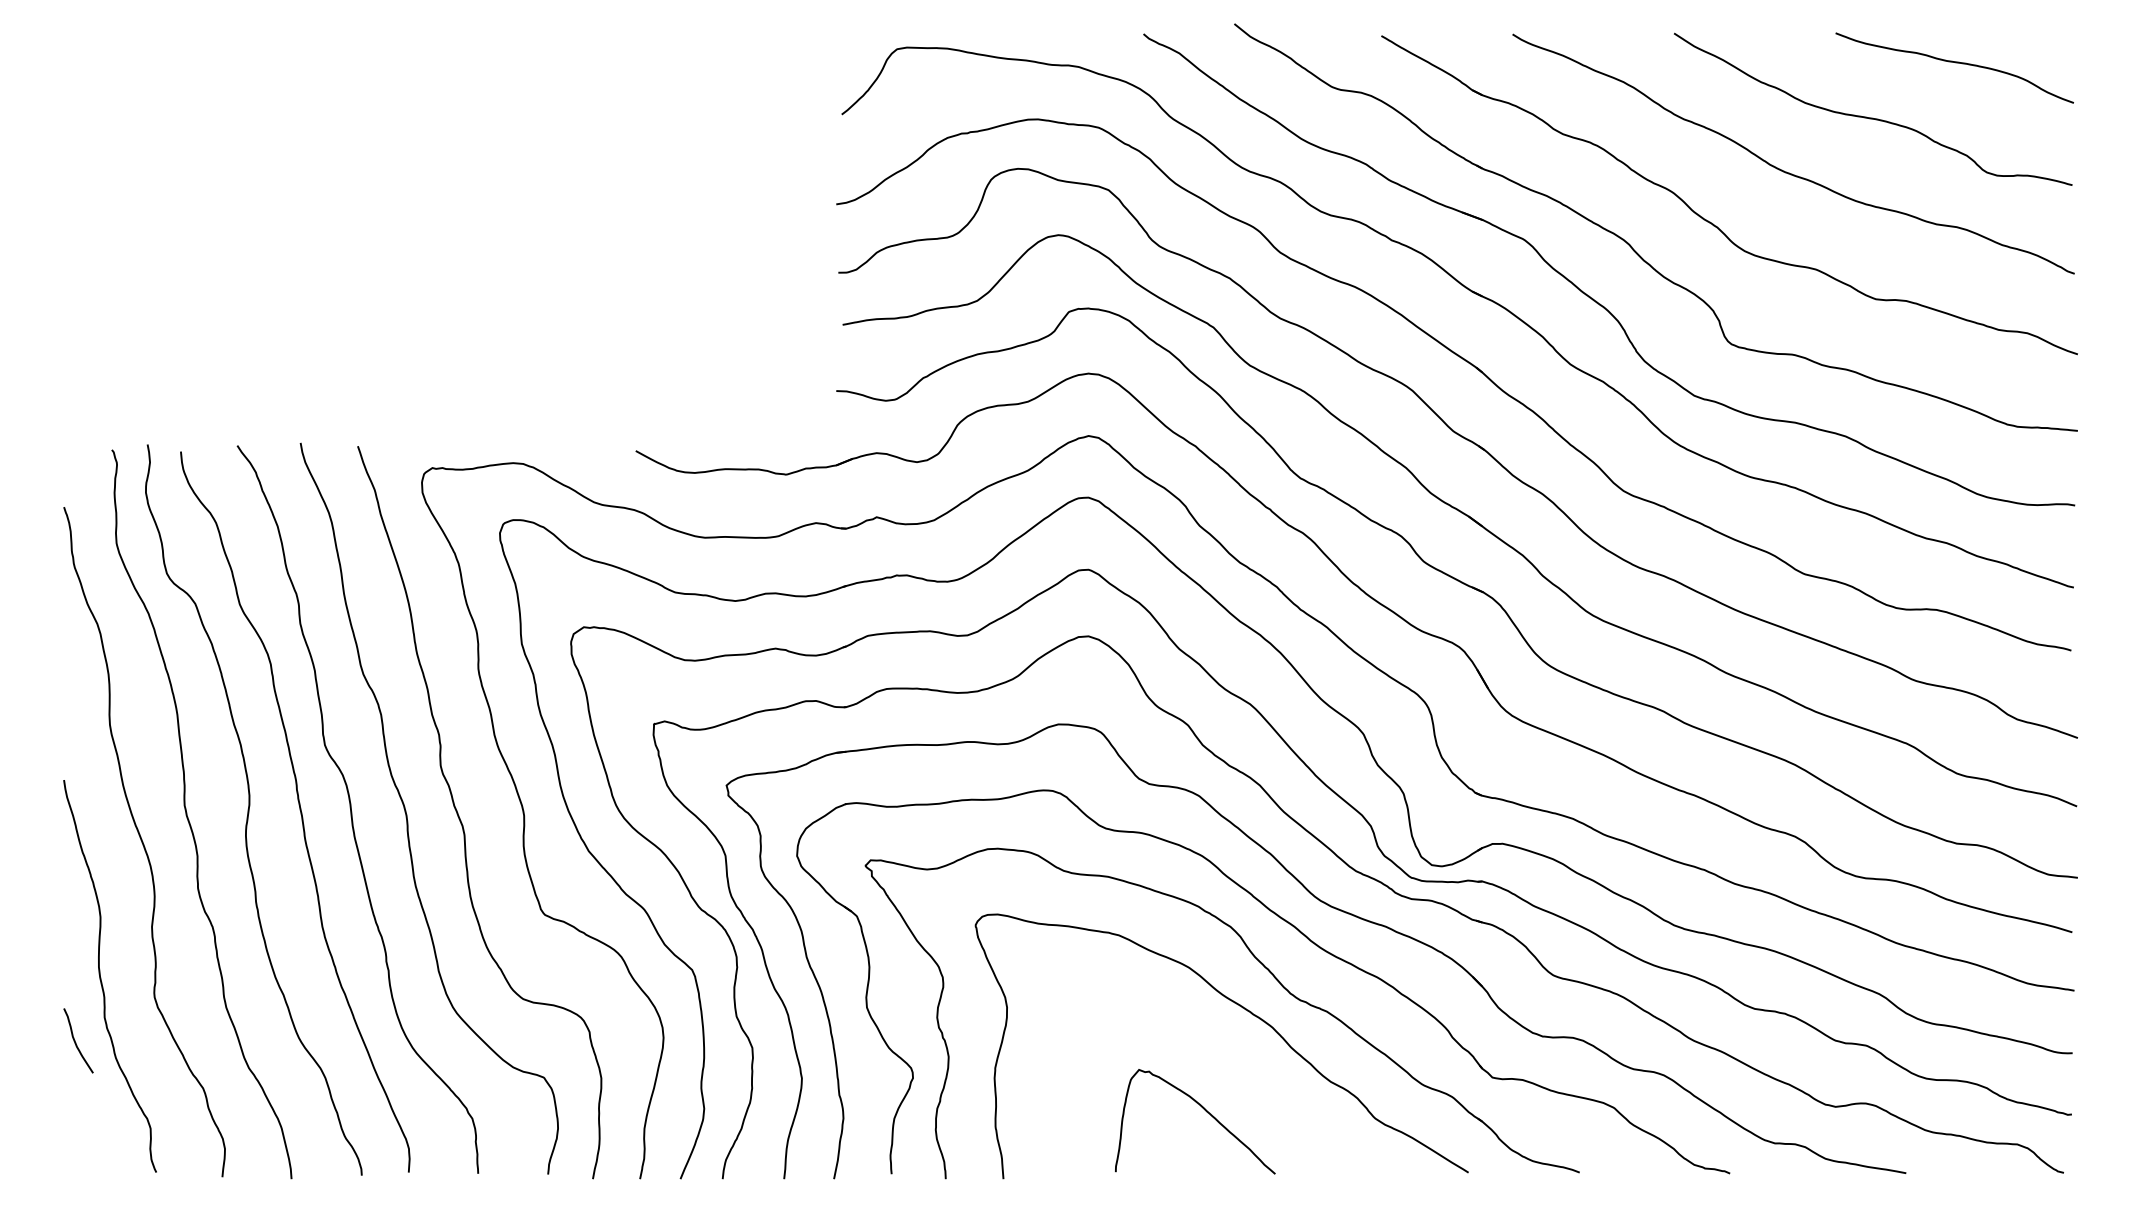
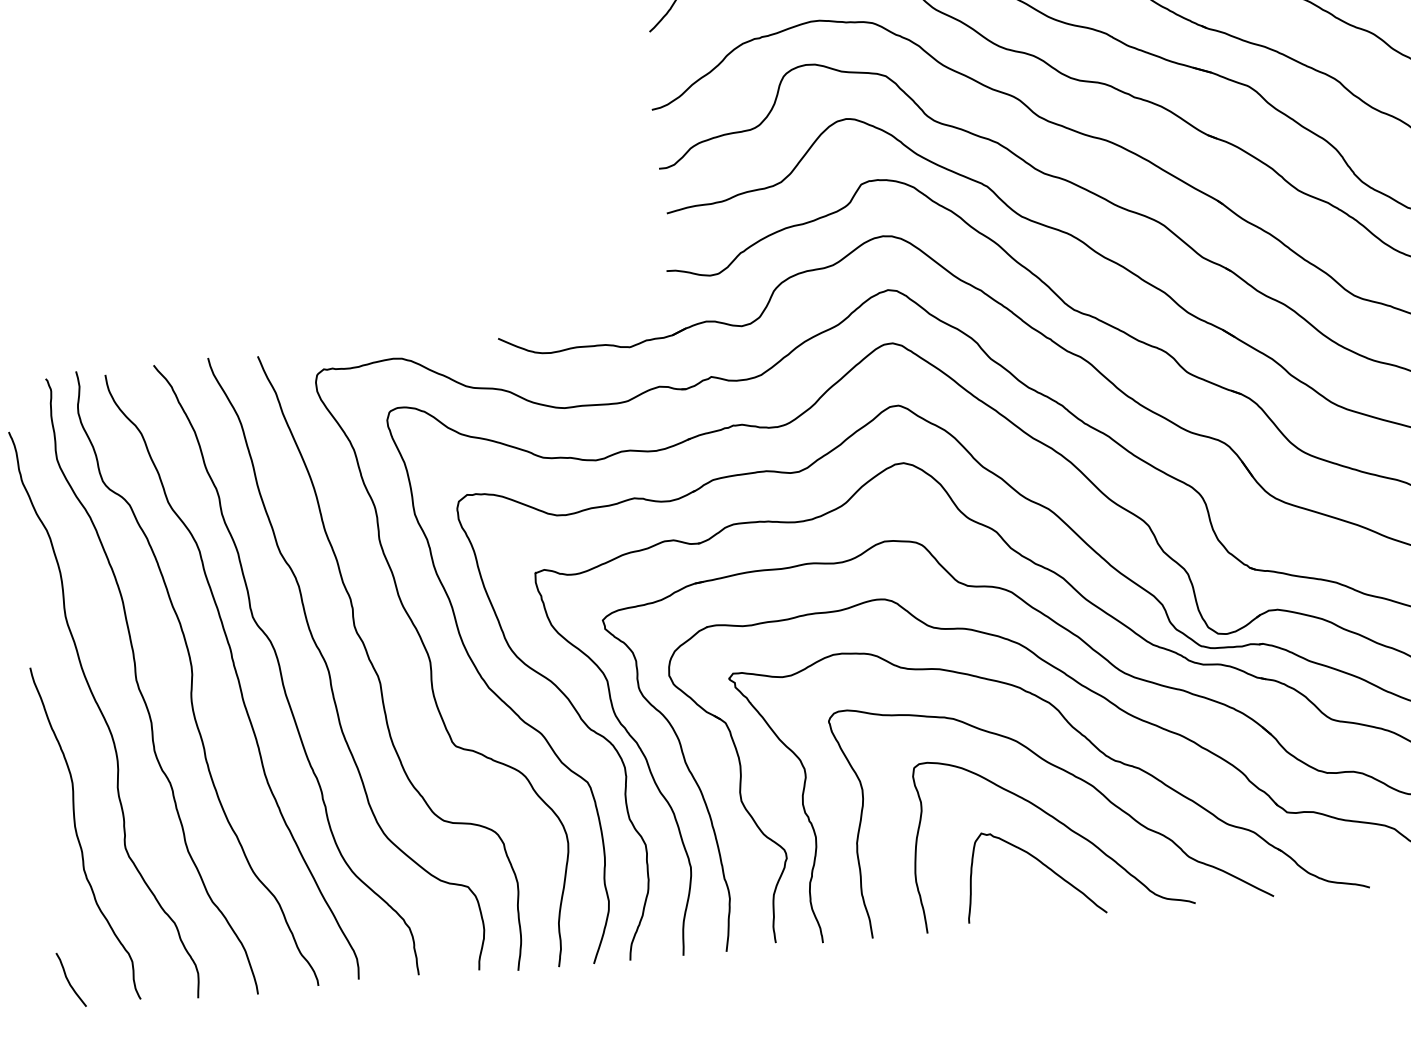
curve: (76, 1042) -> (69, 981), moved
curve: (1230, 1066) -> (1060, 823), added

